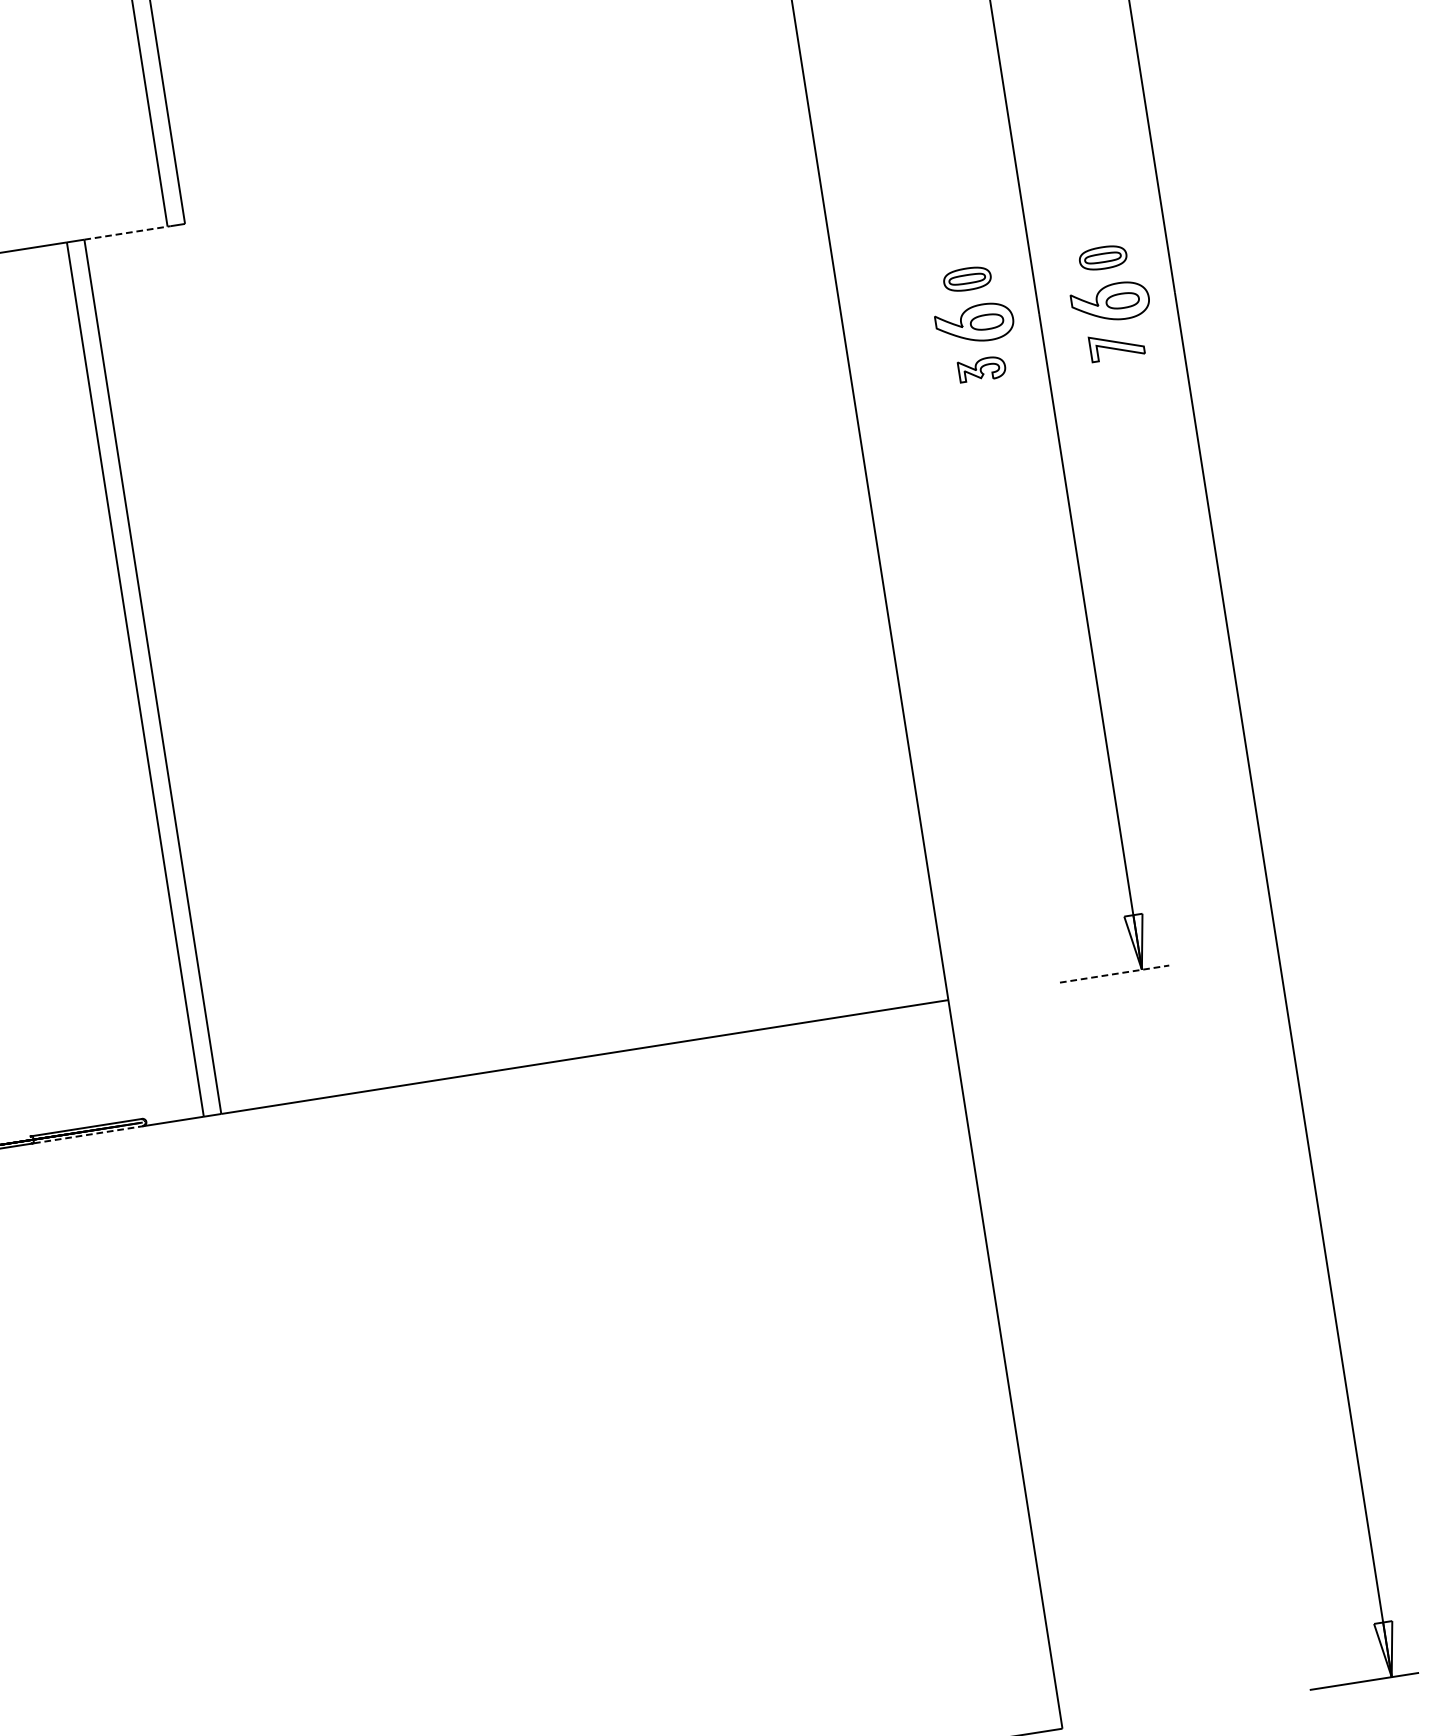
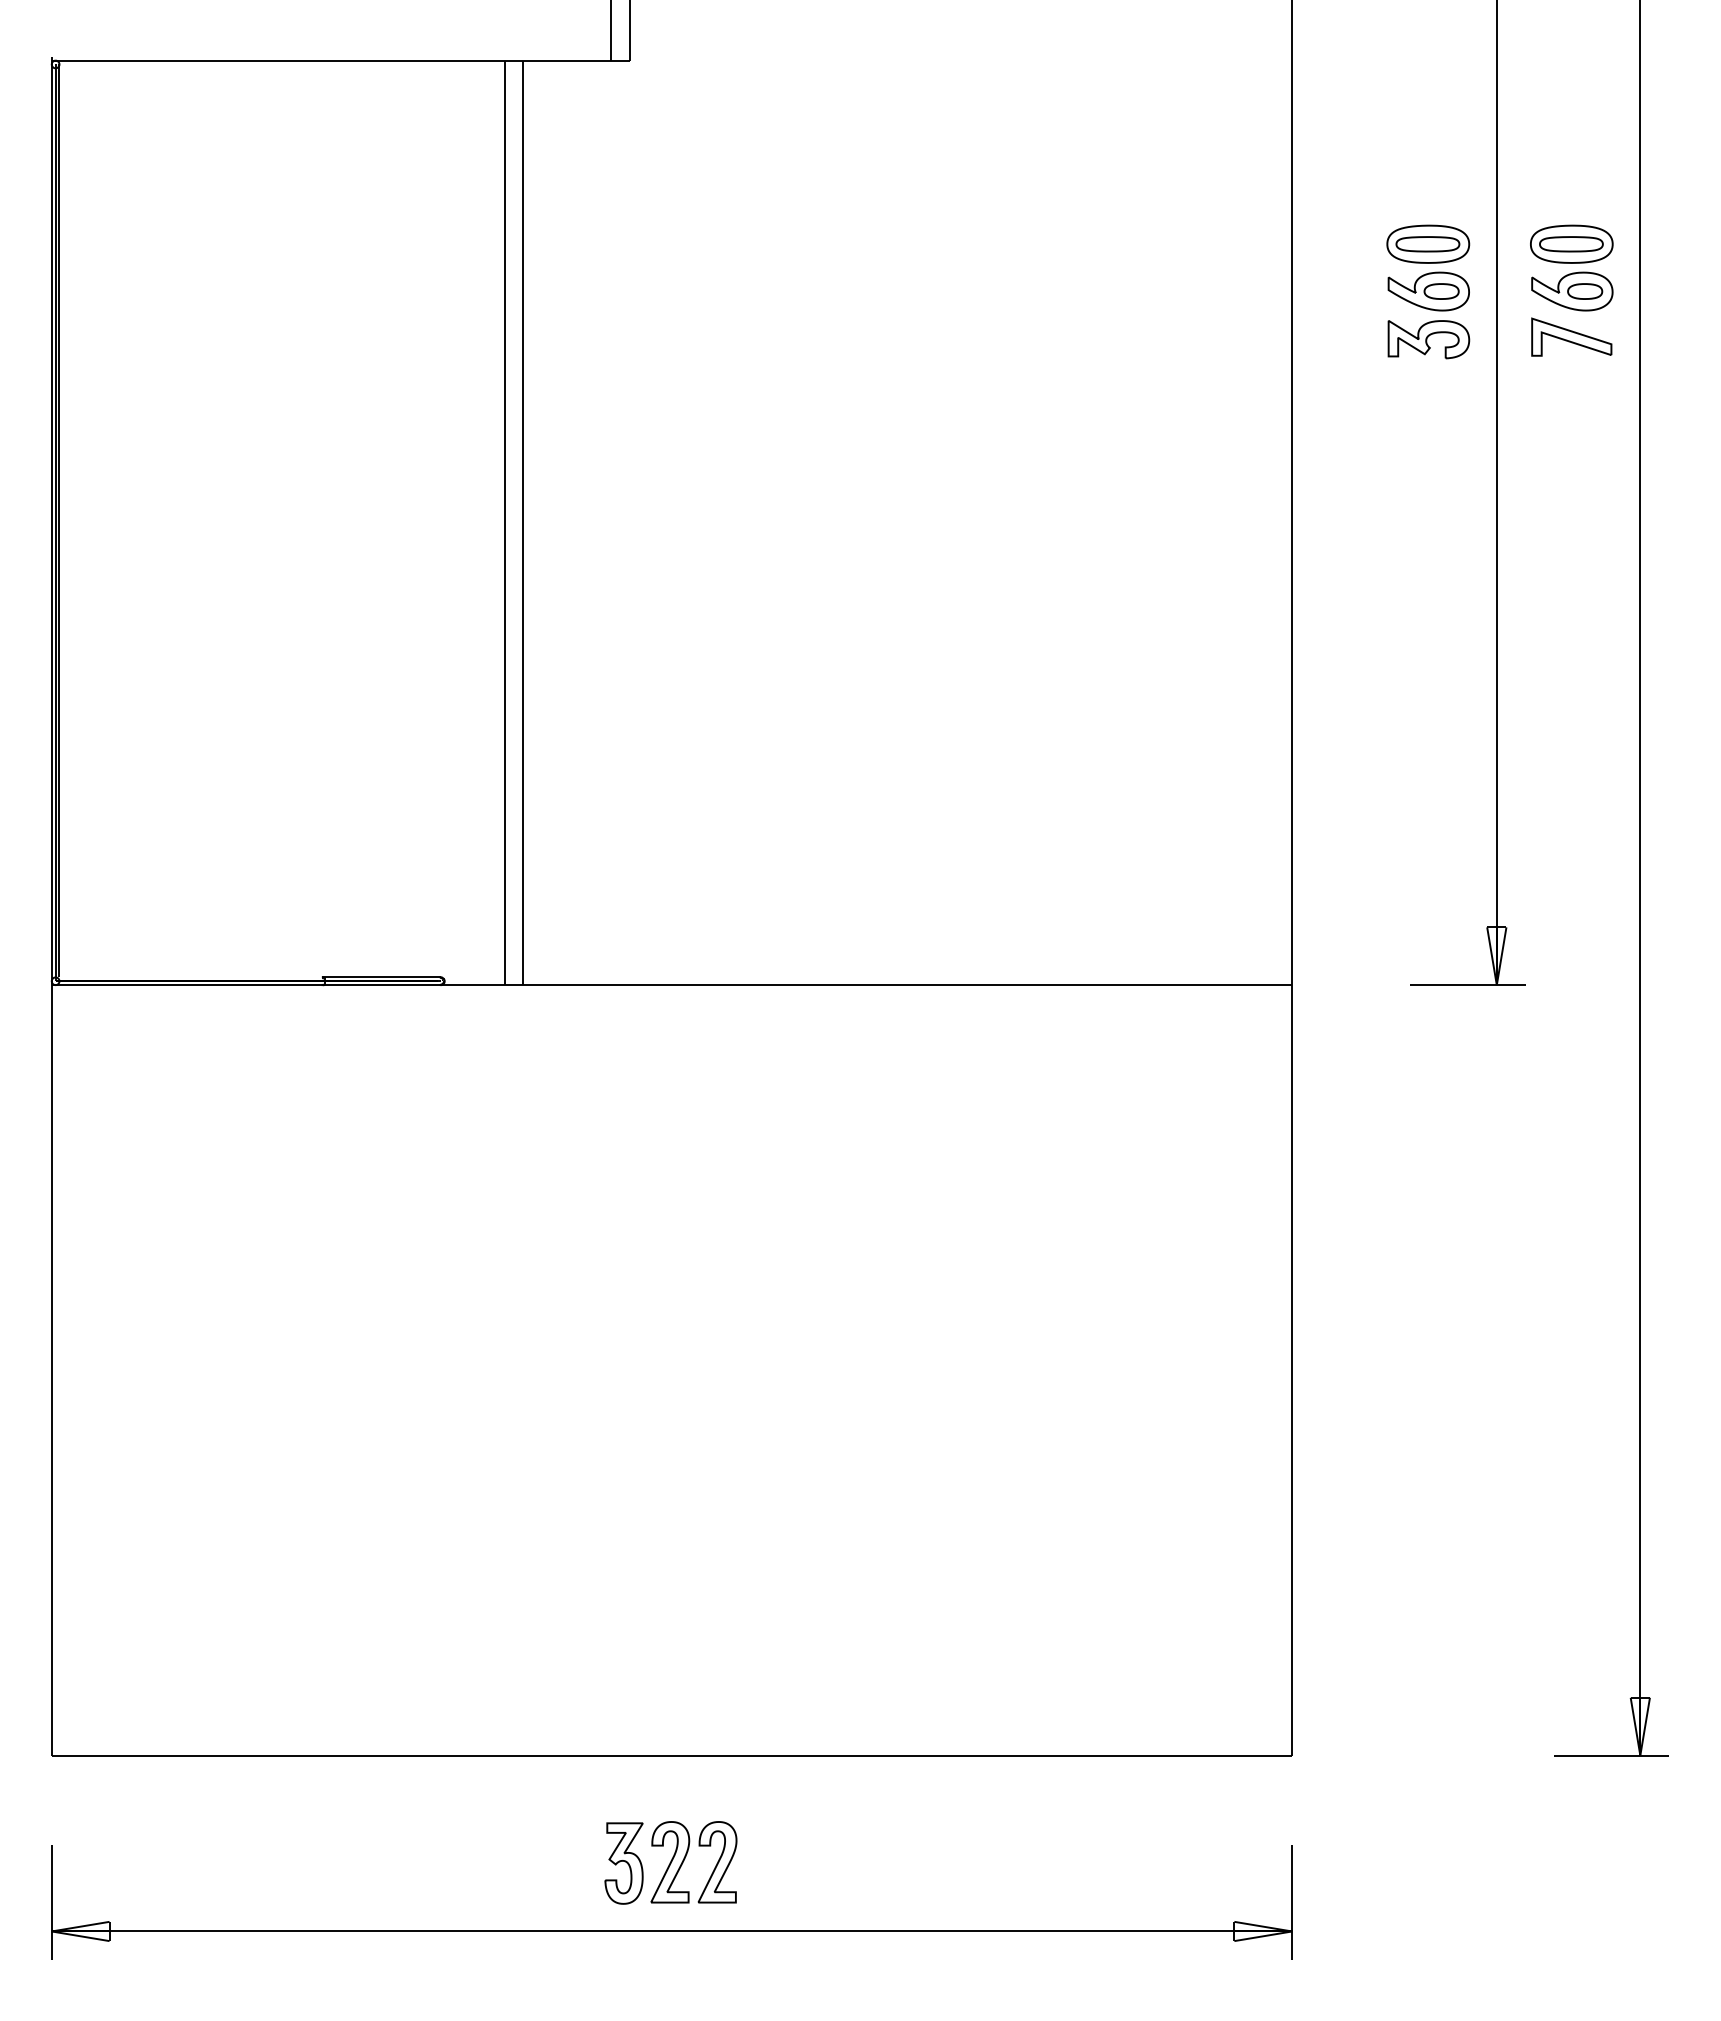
line: (127, 232) -> (568, 60), dashed -> solid
part: (1102, 257) -> (1571, 243), size x1.67
part: (967, 278) -> (1428, 243), size x1.67
part: (1116, 345) -> (1571, 336), size x1.43
part: (981, 369) -> (1428, 339), size x1.67
line: (1114, 974) -> (1467, 985), dashed -> solid
line: (89, 1135) -> (383, 985), dashed -> solid

